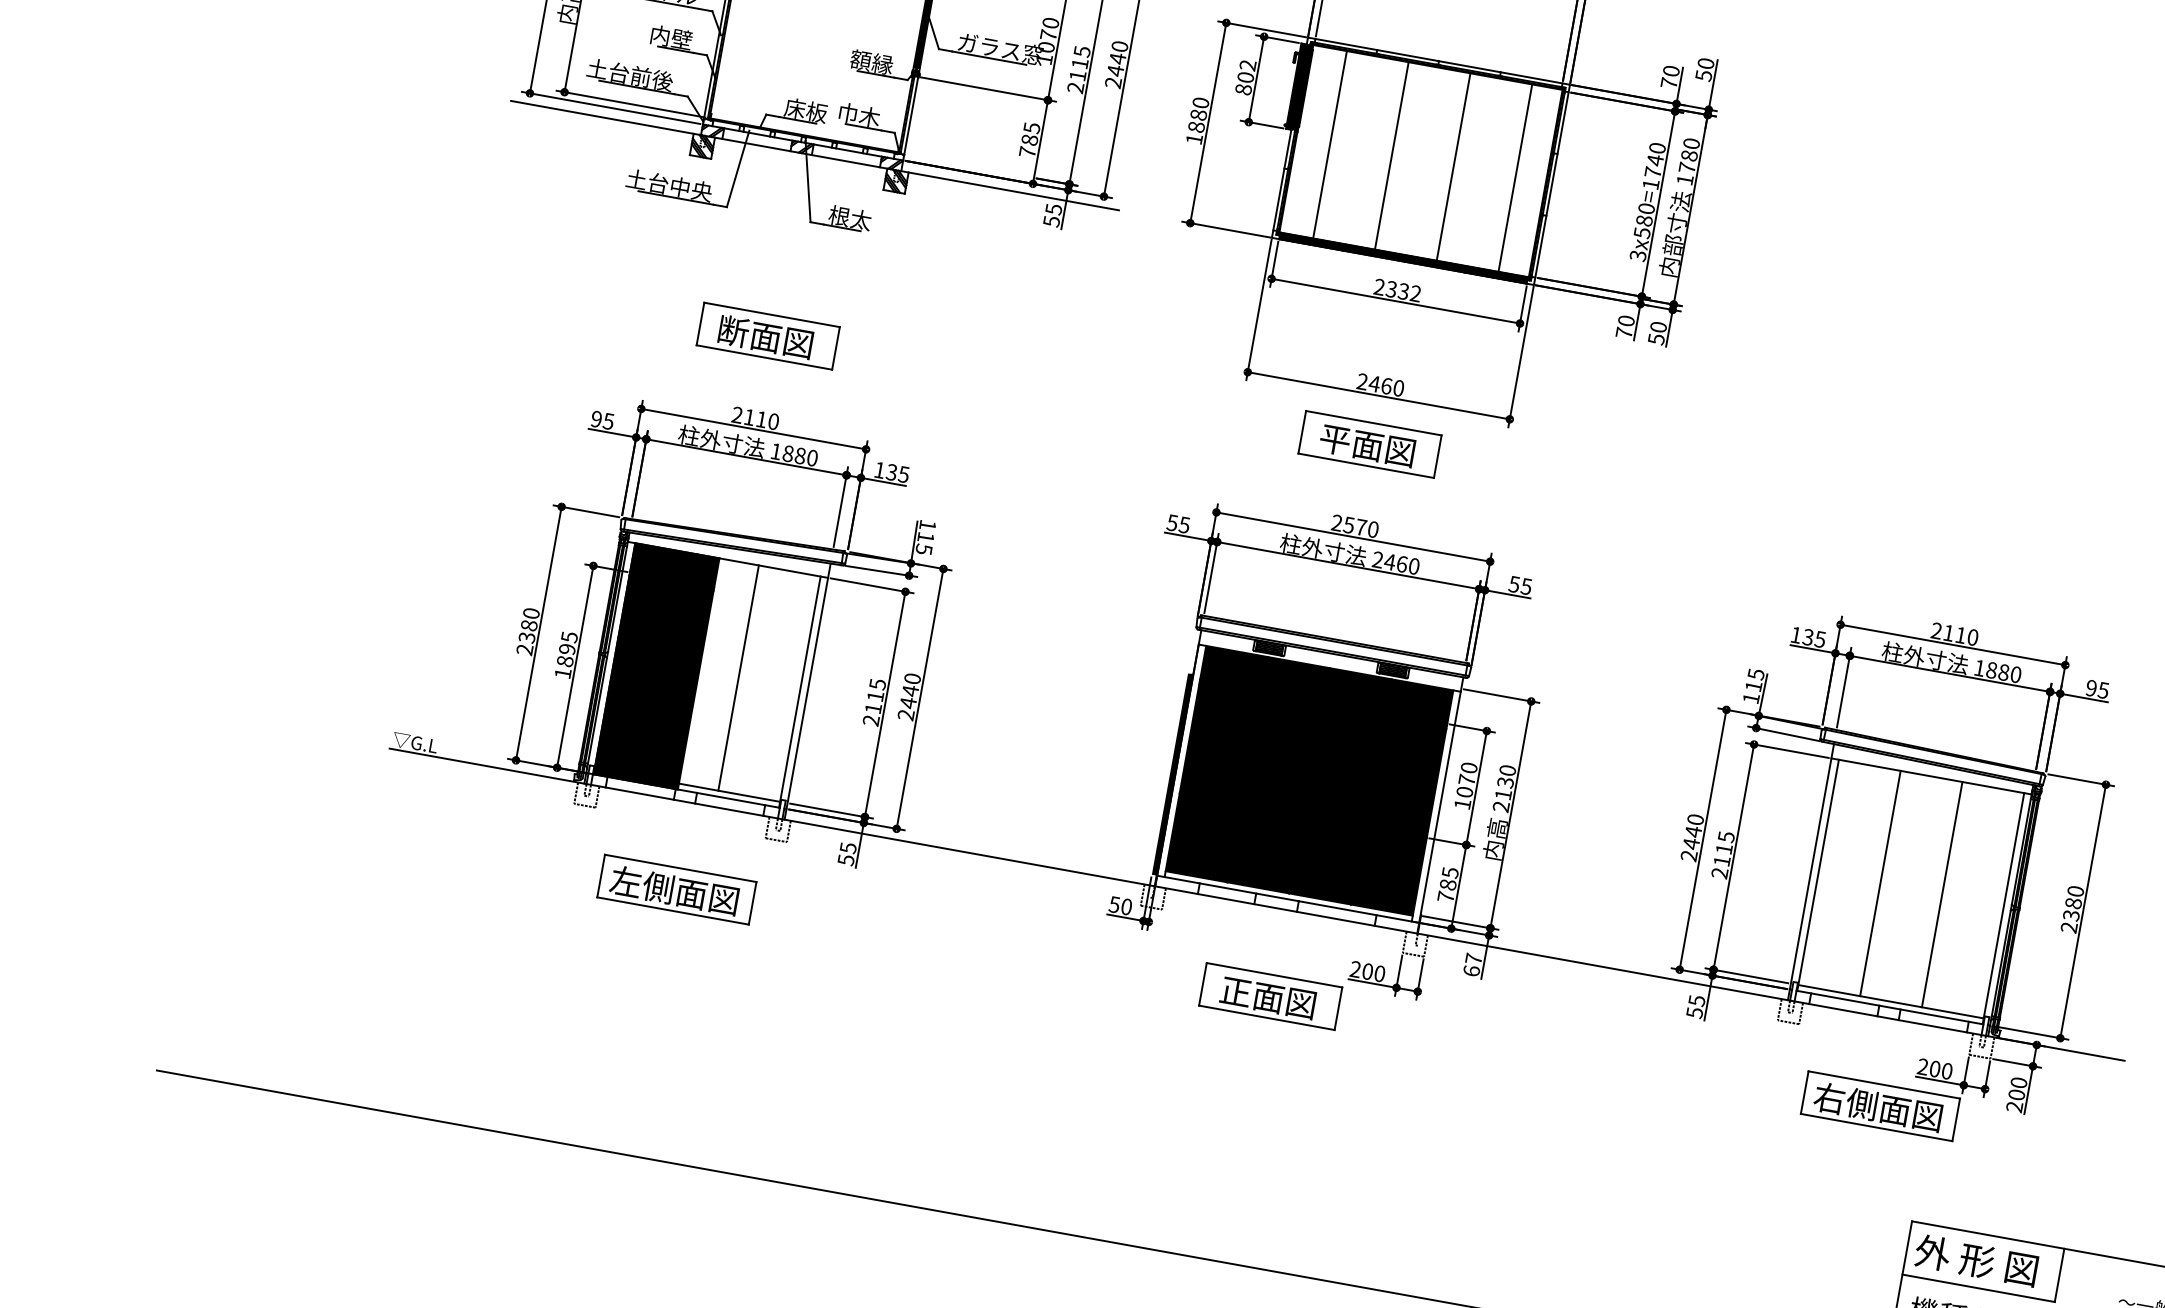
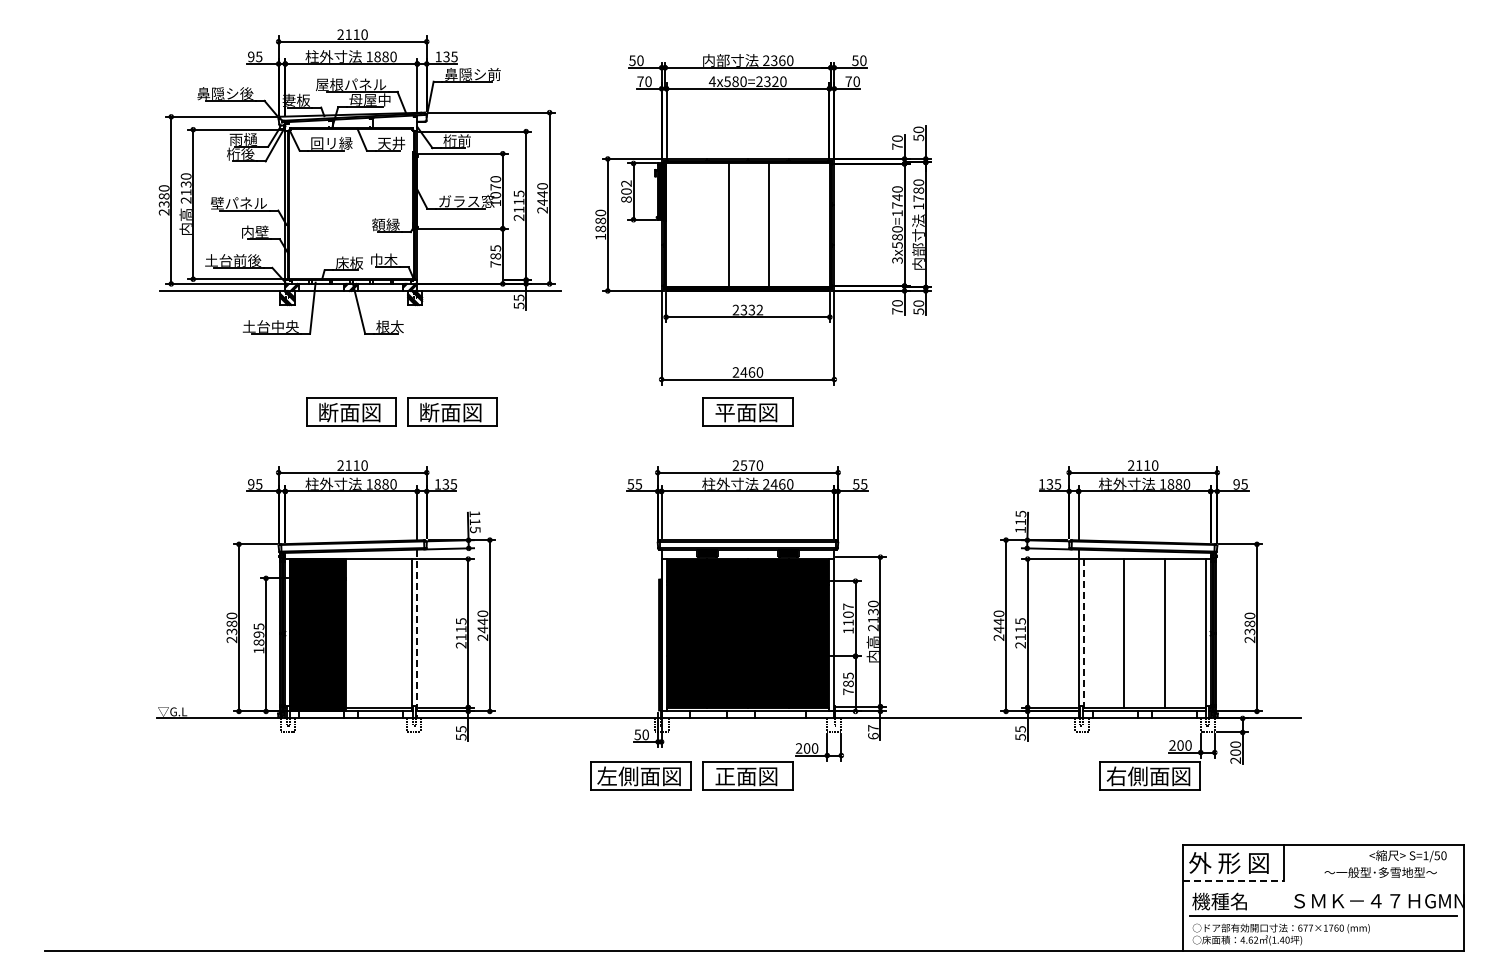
line: (1330, 144) -> (688, 224), removed
line: (1515, 177) -> (810, 224), removed
part: (921, 363) -> (452, 411), added
line: (738, 678) -> (371, 633), removed
line: (807, 692) -> (417, 634), solid -> dashed
text: (1467, 779) -> (848, 614), 1070 -> 1107
line: (1817, 875) -> (1083, 635), solid -> dashed
part: (676, 889) -> (640, 775), moved
line: (1980, 1288) -> (1234, 880), solid -> dashed

